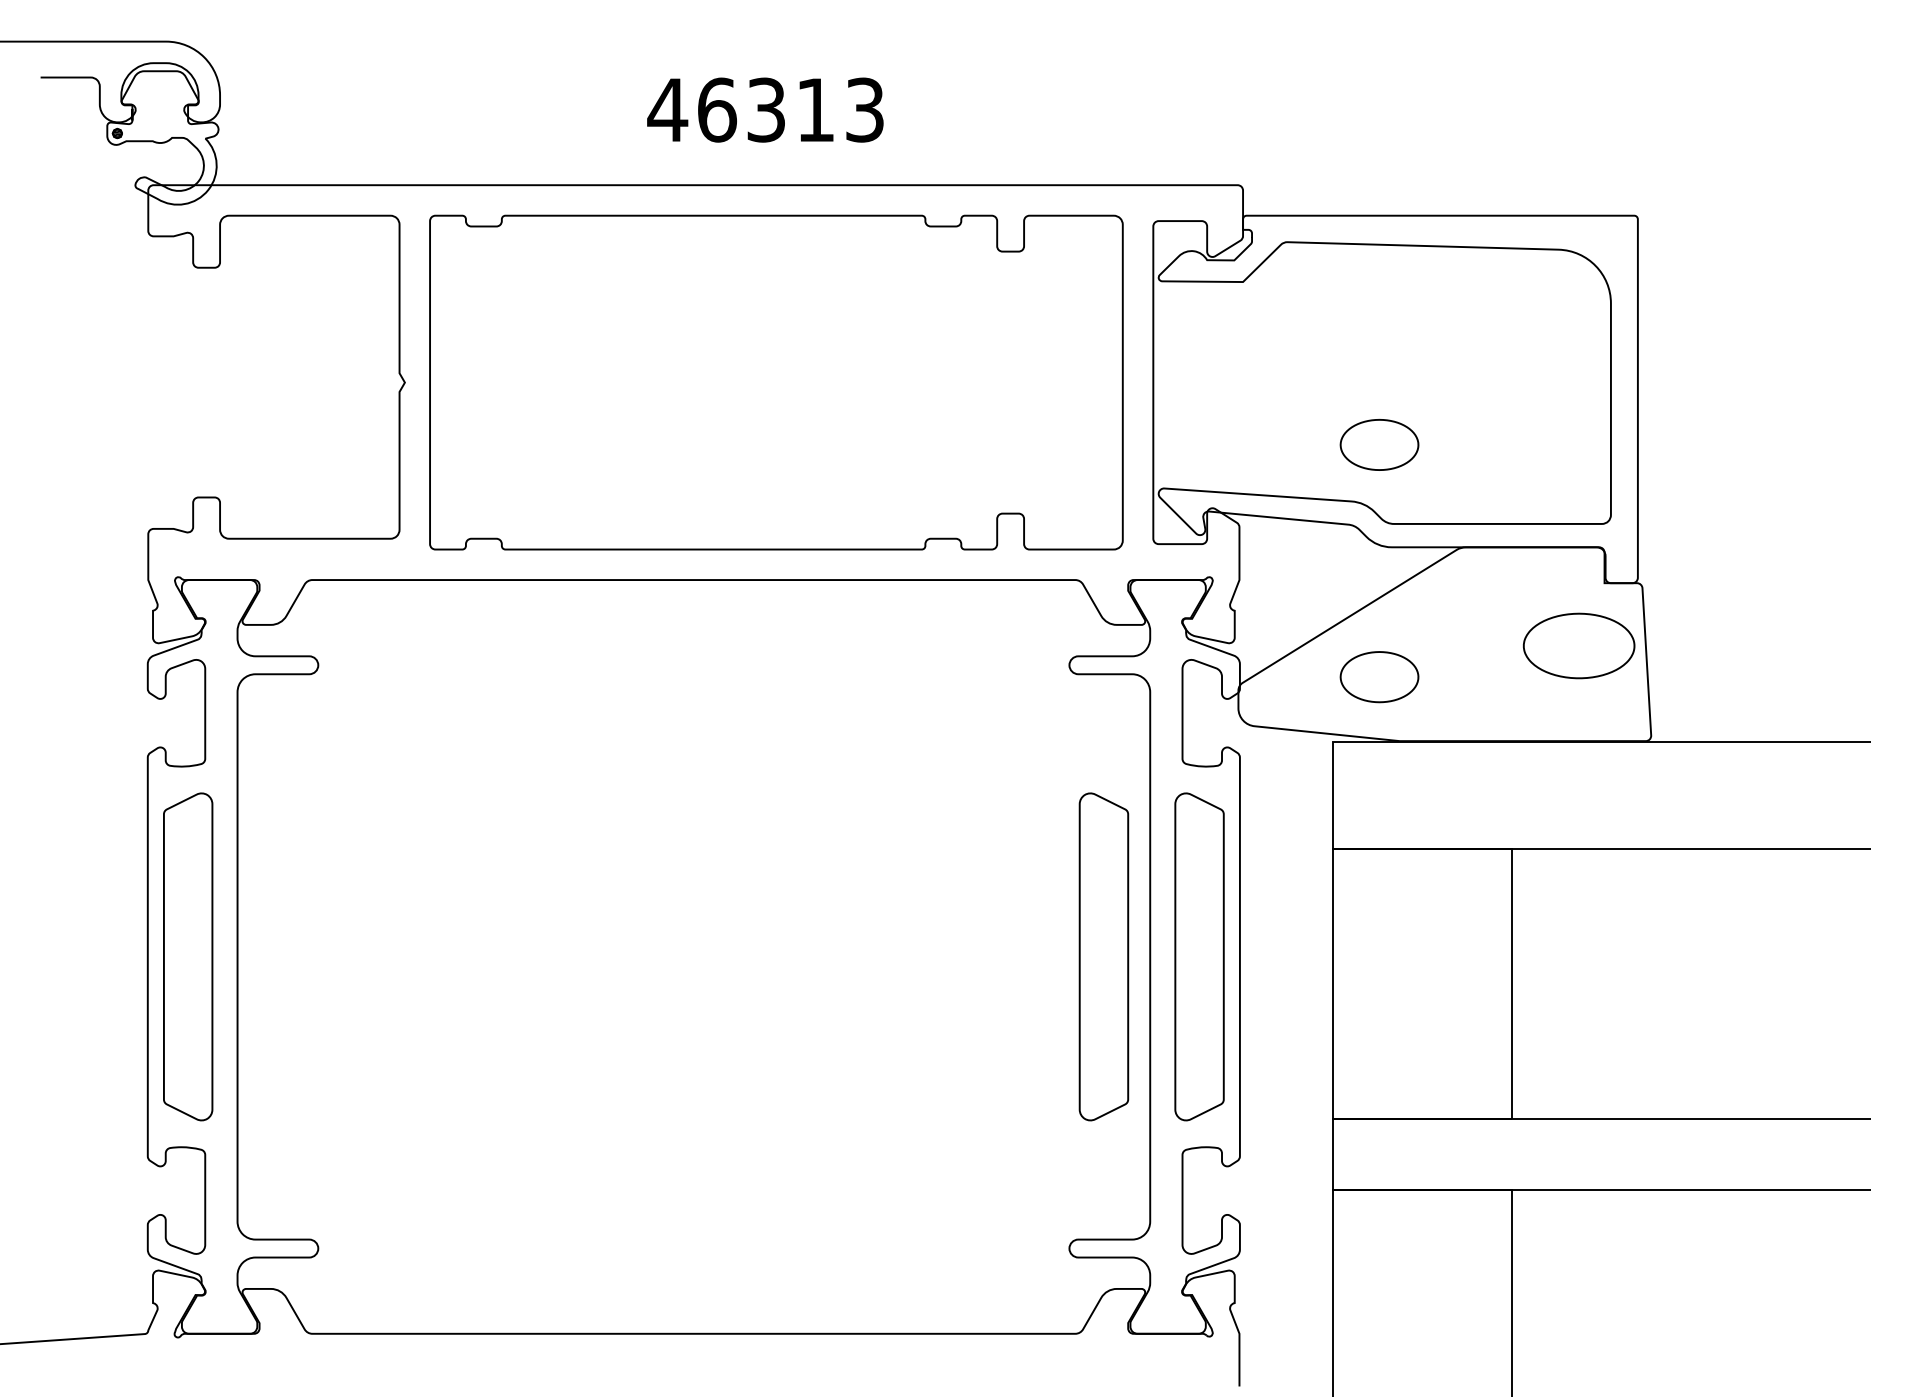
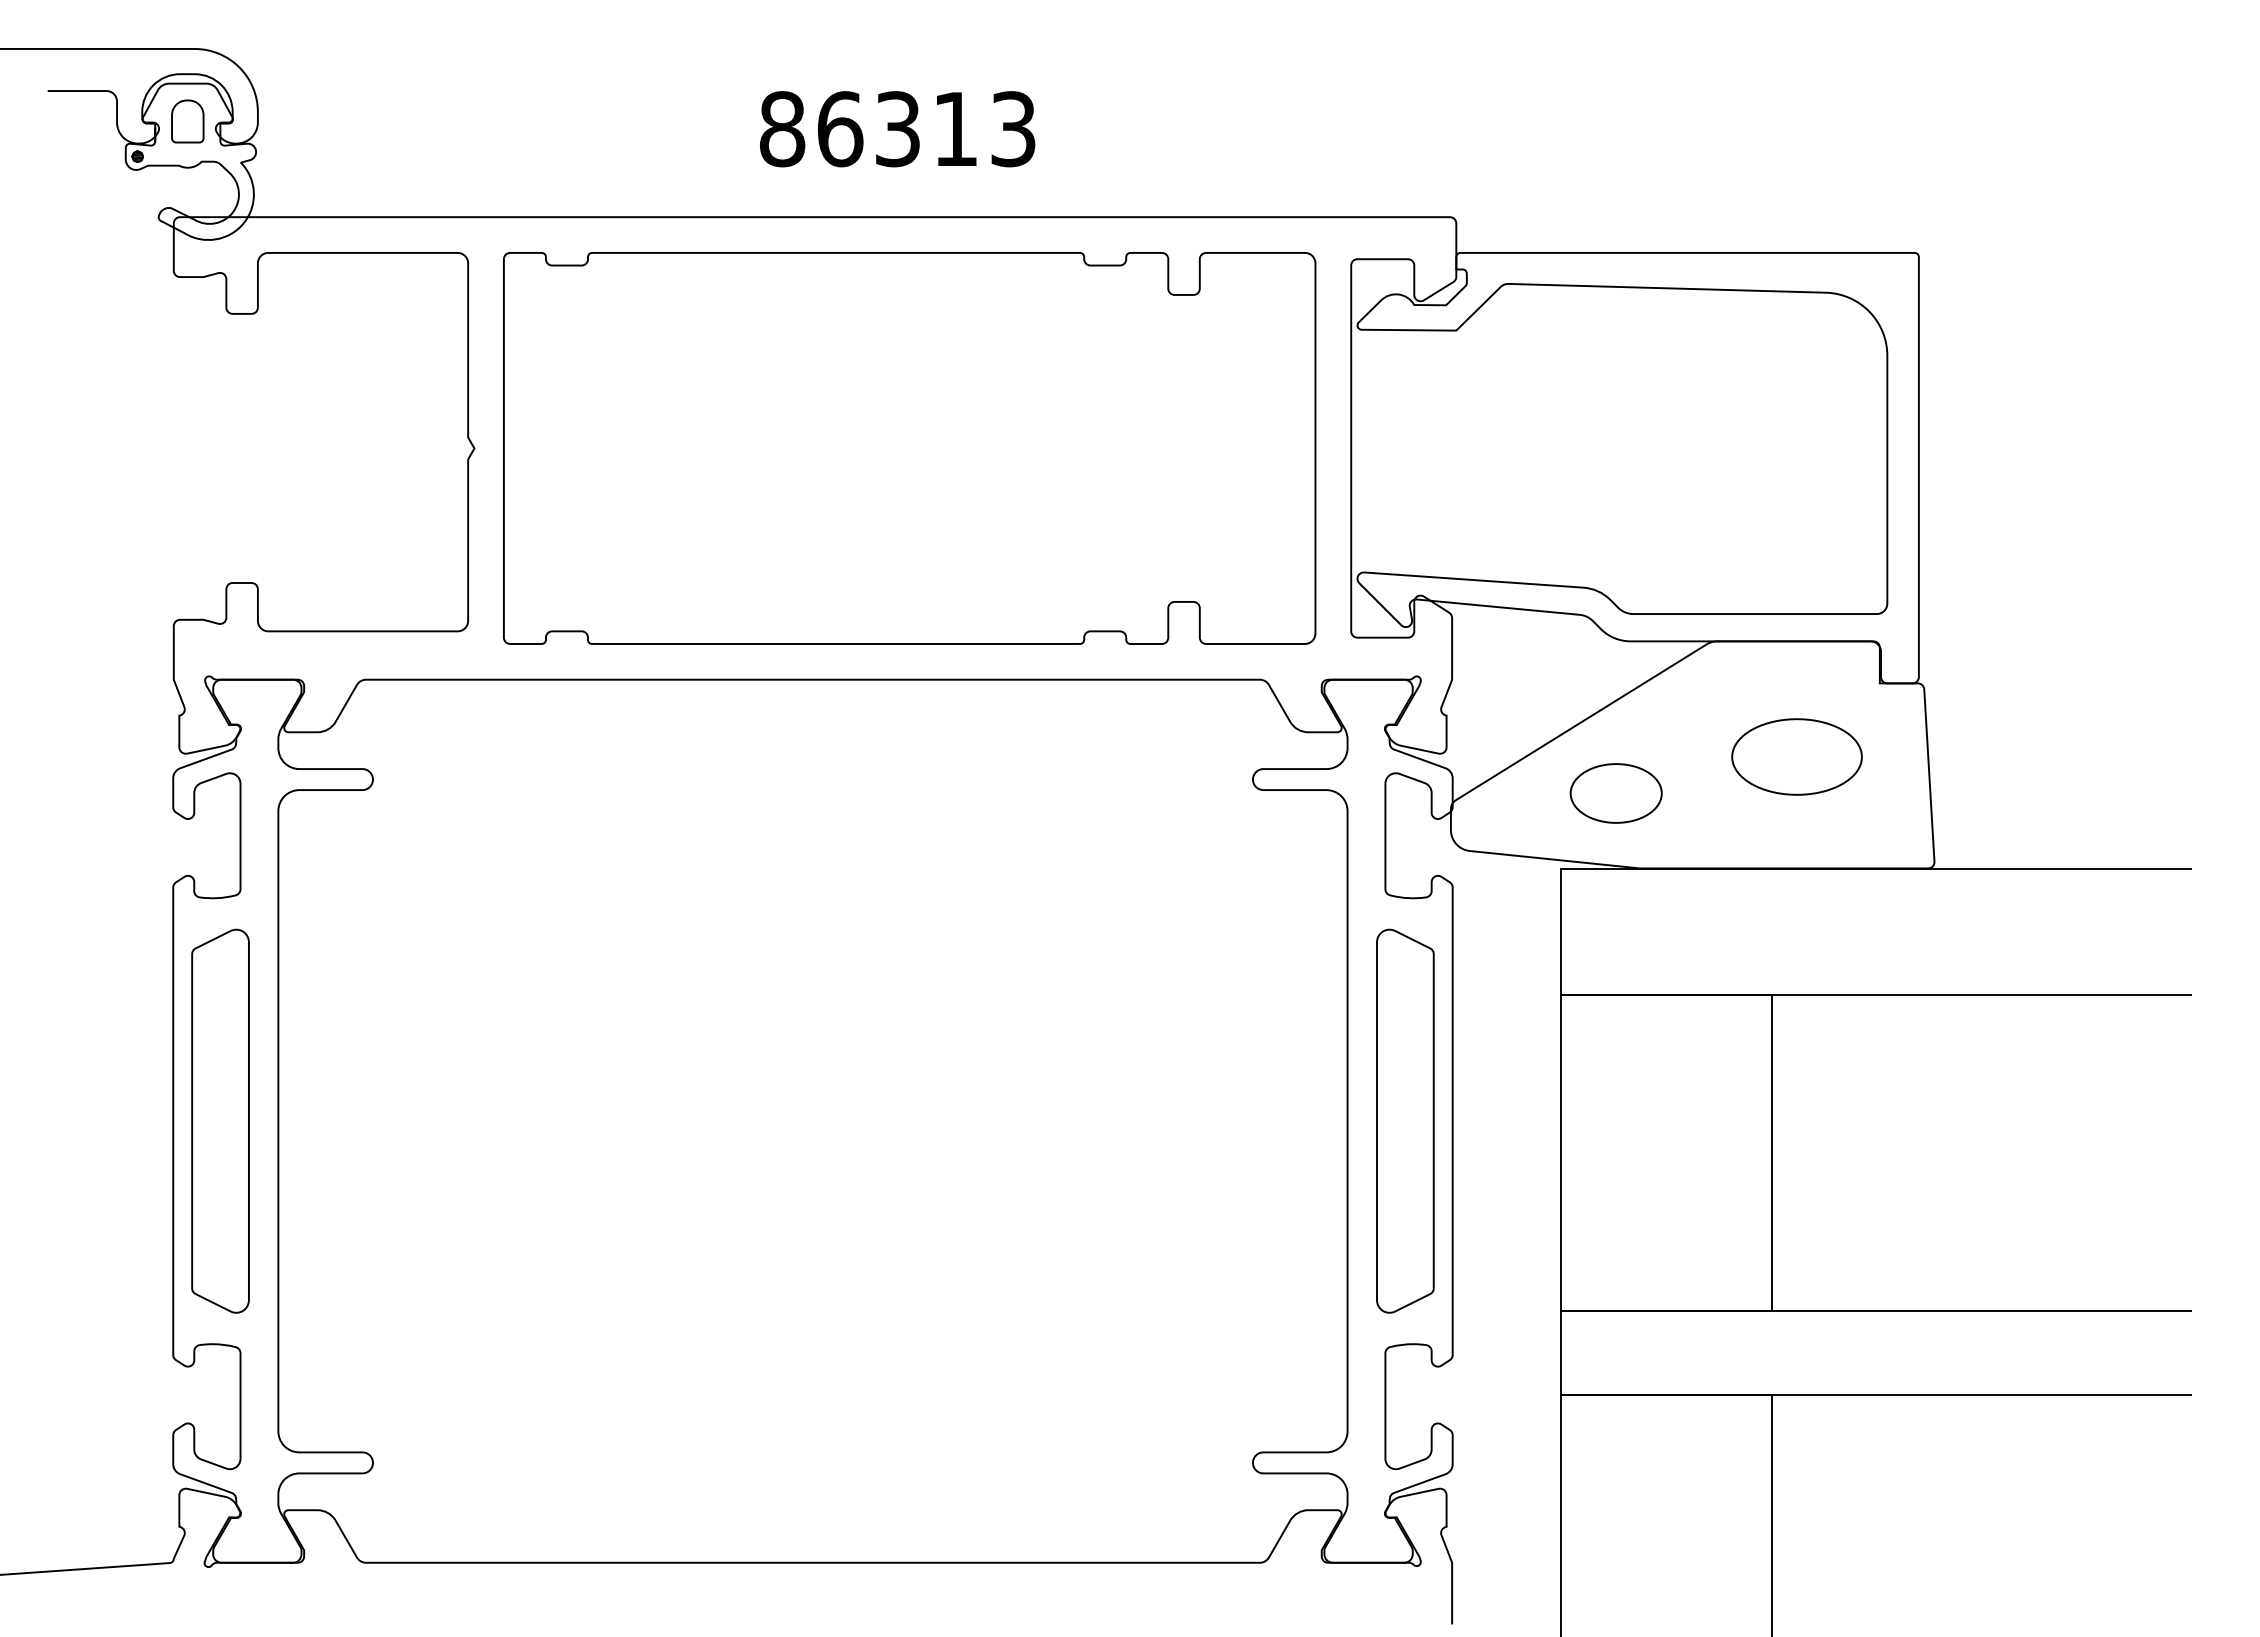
part: (159, 103) -> (187, 121), added
text: (667, 110) -> (782, 129), 46313 -> 86313
part: (1378, 444) -> (1615, 521), removed
part: (1578, 645) -> (1796, 756), moved
part: (1104, 956) -> (1293, 1120), removed

